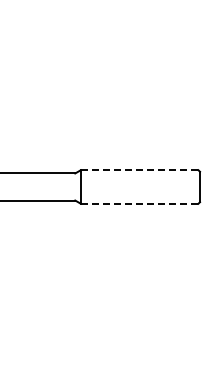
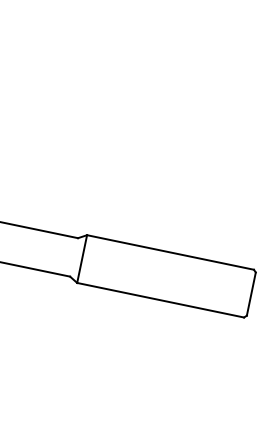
line: (139, 170) -> (170, 252), dashed -> solid
line: (139, 203) -> (160, 299), dashed -> solid

